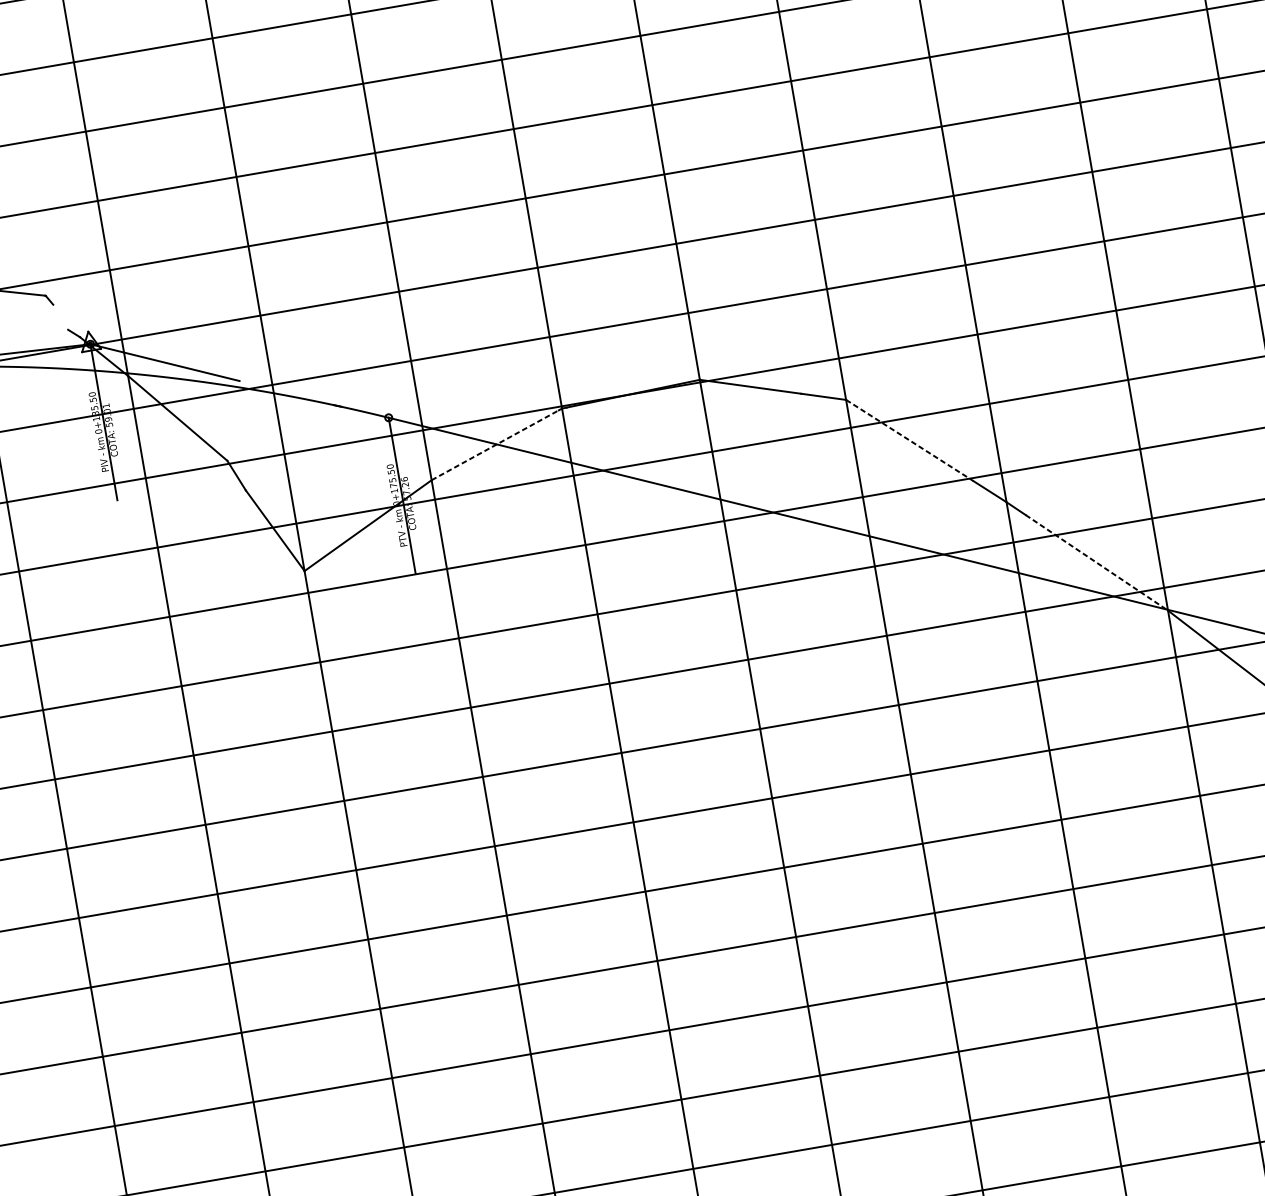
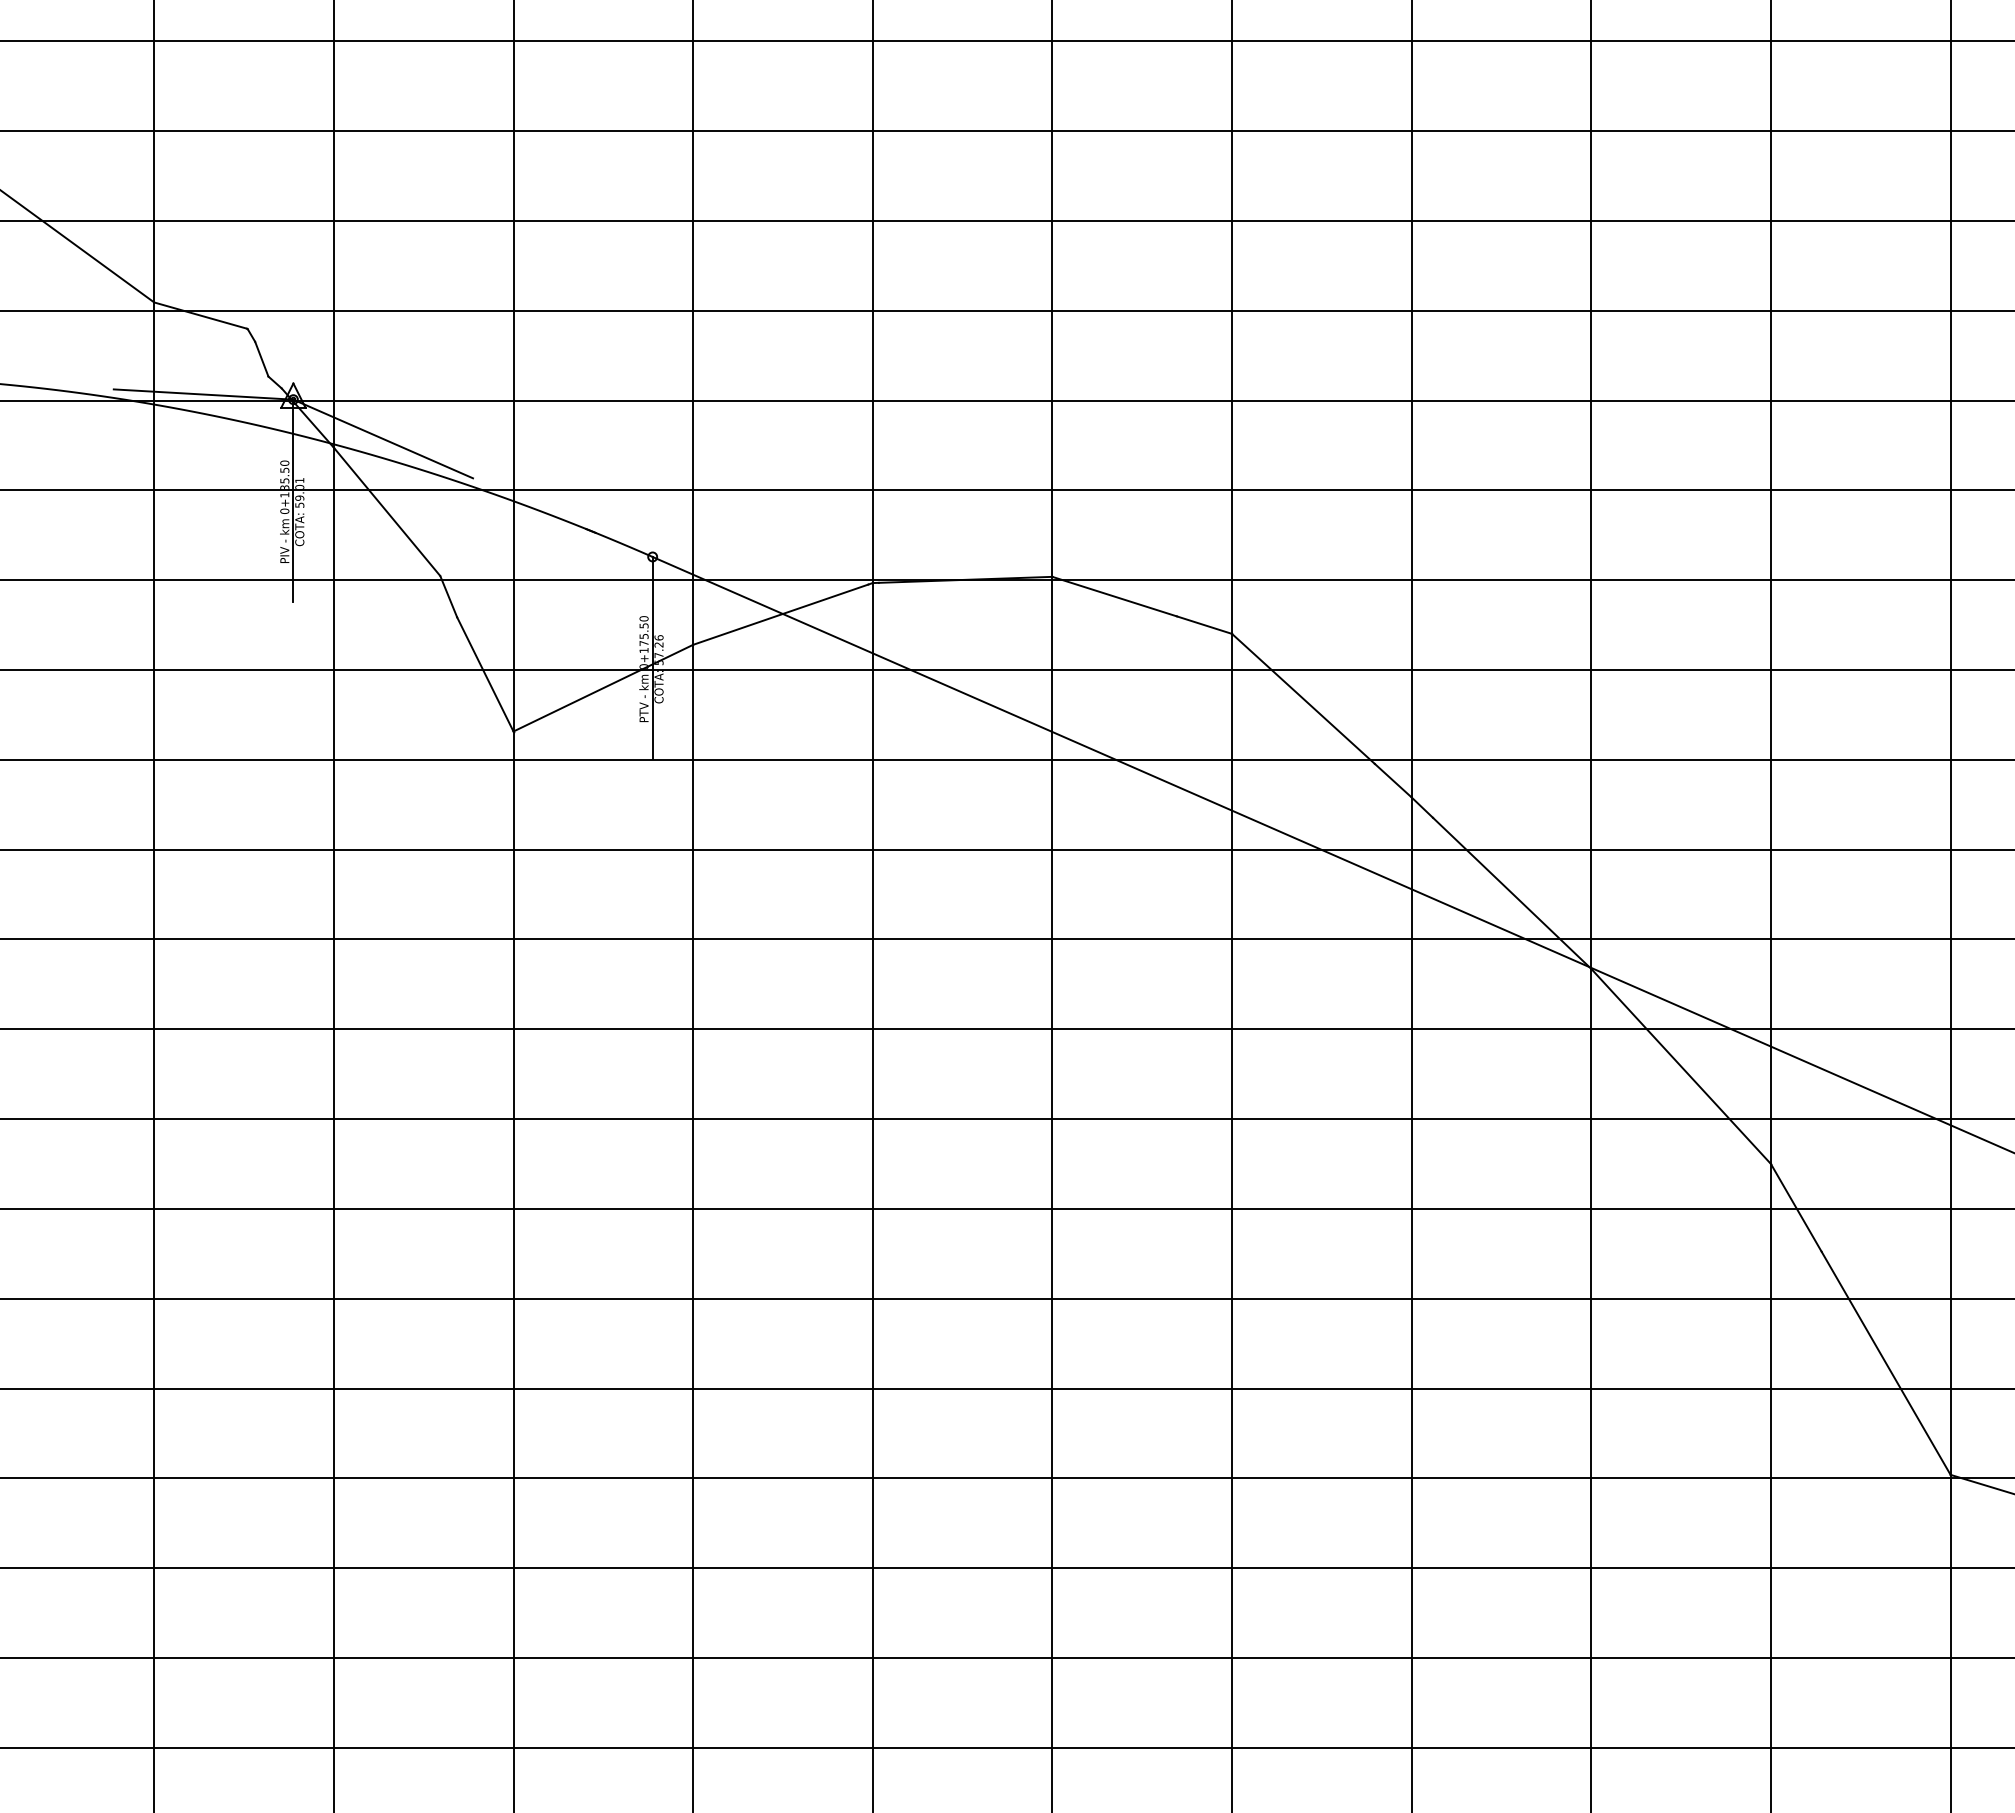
line: (60, 316) -> (261, 358), added
line: (909, 440) -> (1303, 698), dashed -> solid
line: (495, 445) -> (780, 614), dashed -> solid
line: (1097, 562) -> (1512, 893), dashed -> solid

